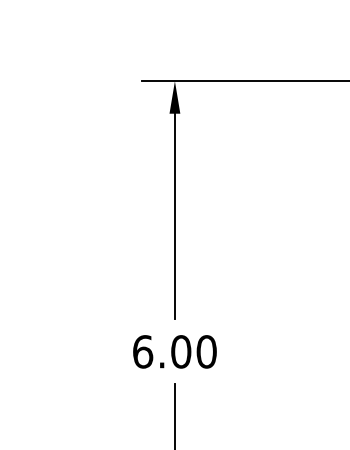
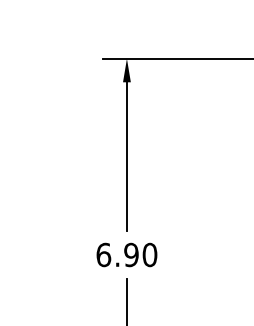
text: (181, 351) -> (131, 254), 6.00 -> 6.90

